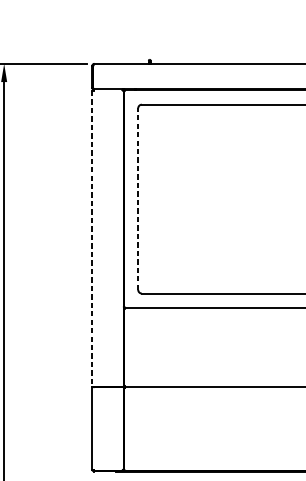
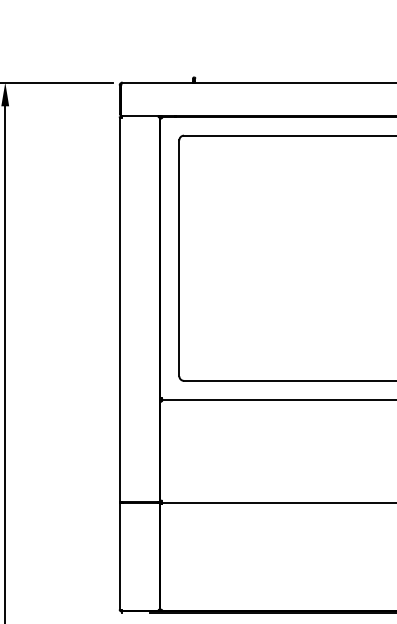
line: (138, 199) -> (179, 258), dashed -> solid
line: (92, 238) -> (119, 309), dashed -> solid

